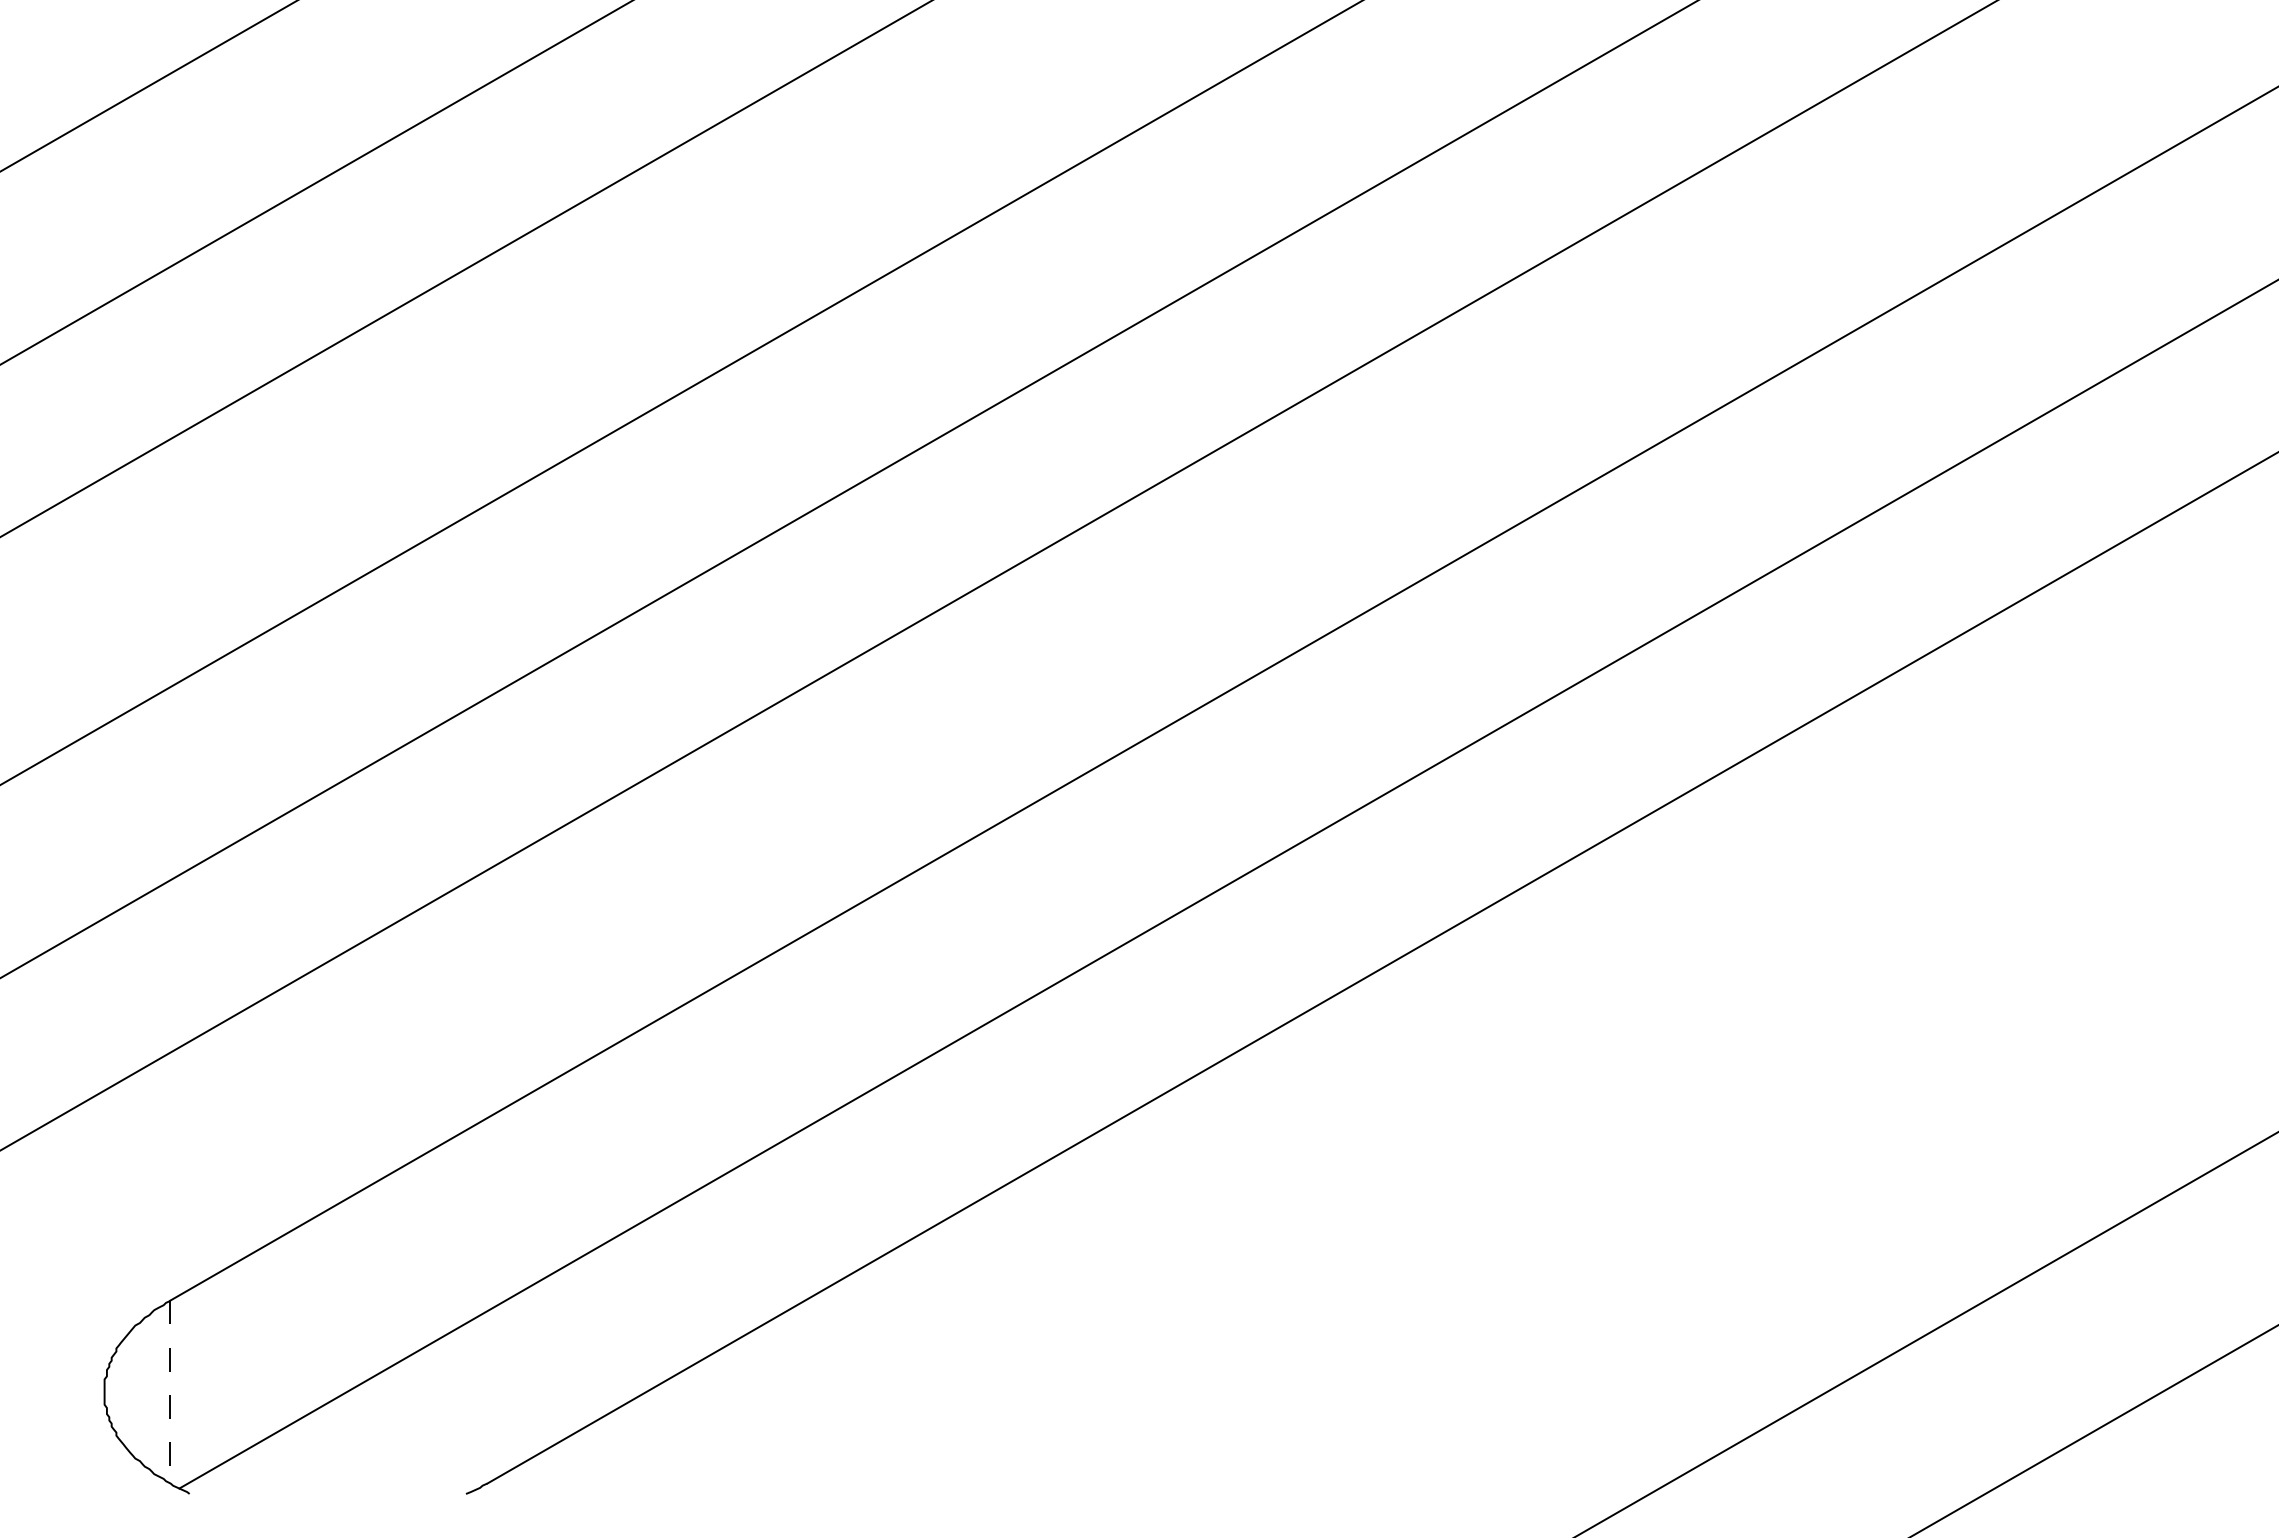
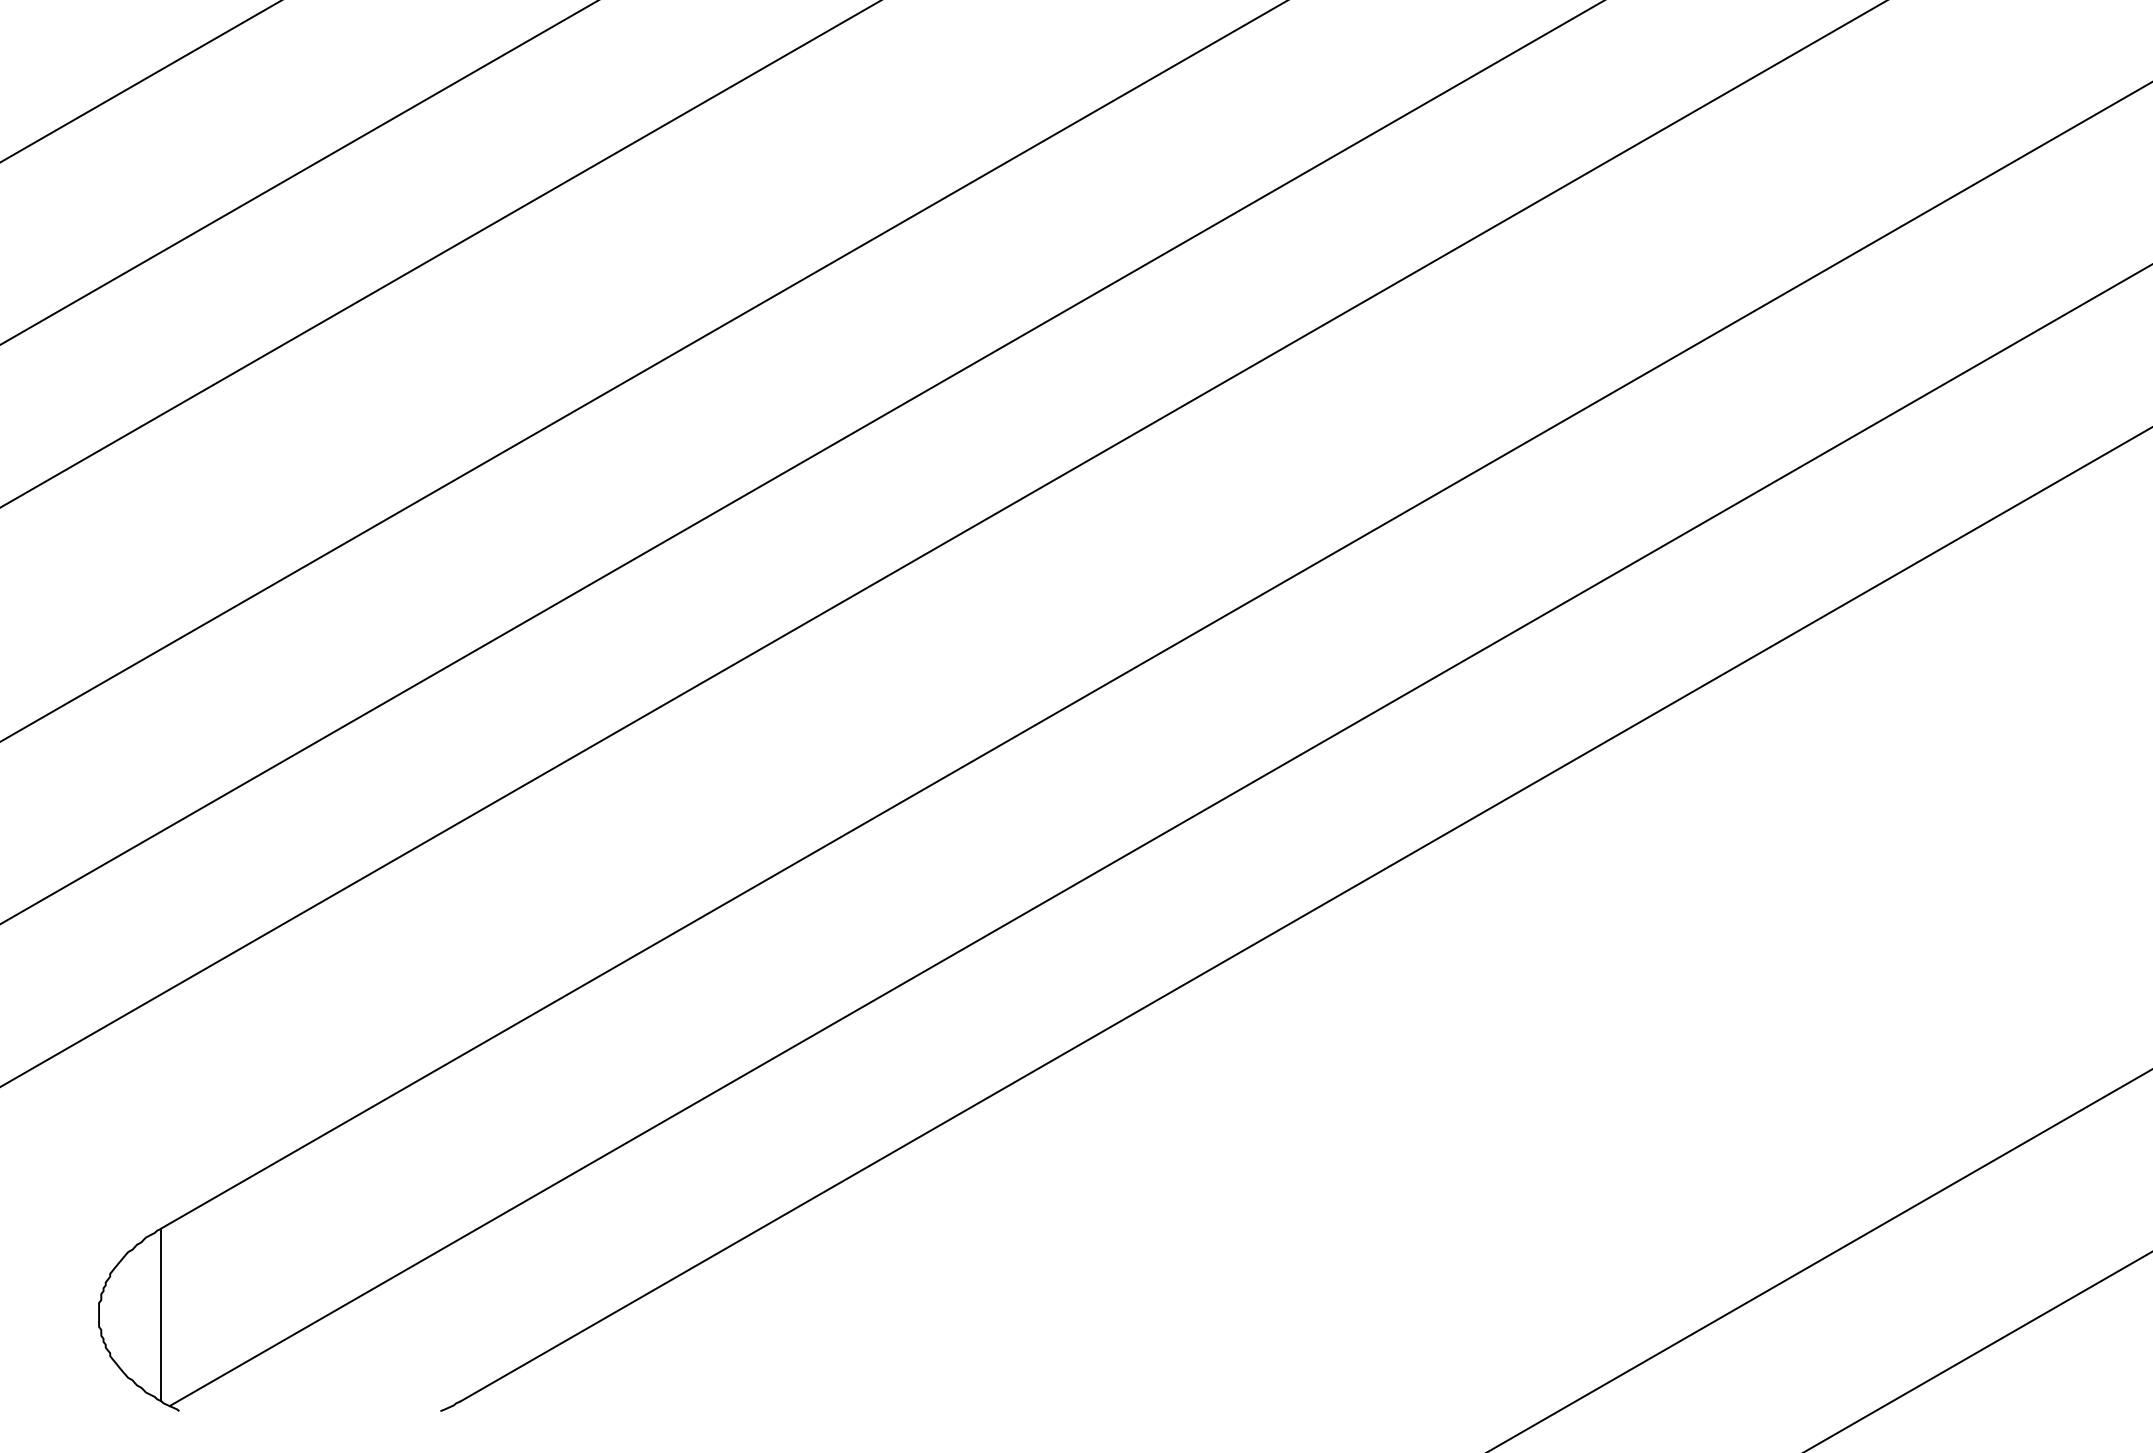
line: (169, 1392) -> (160, 1315), dashed -> solid

